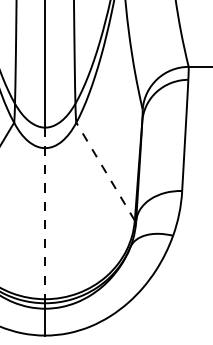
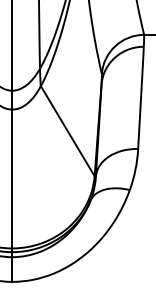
line: (105, 171) -> (67, 131), dashed -> solid
line: (45, 215) -> (12, 171), dashed -> solid

